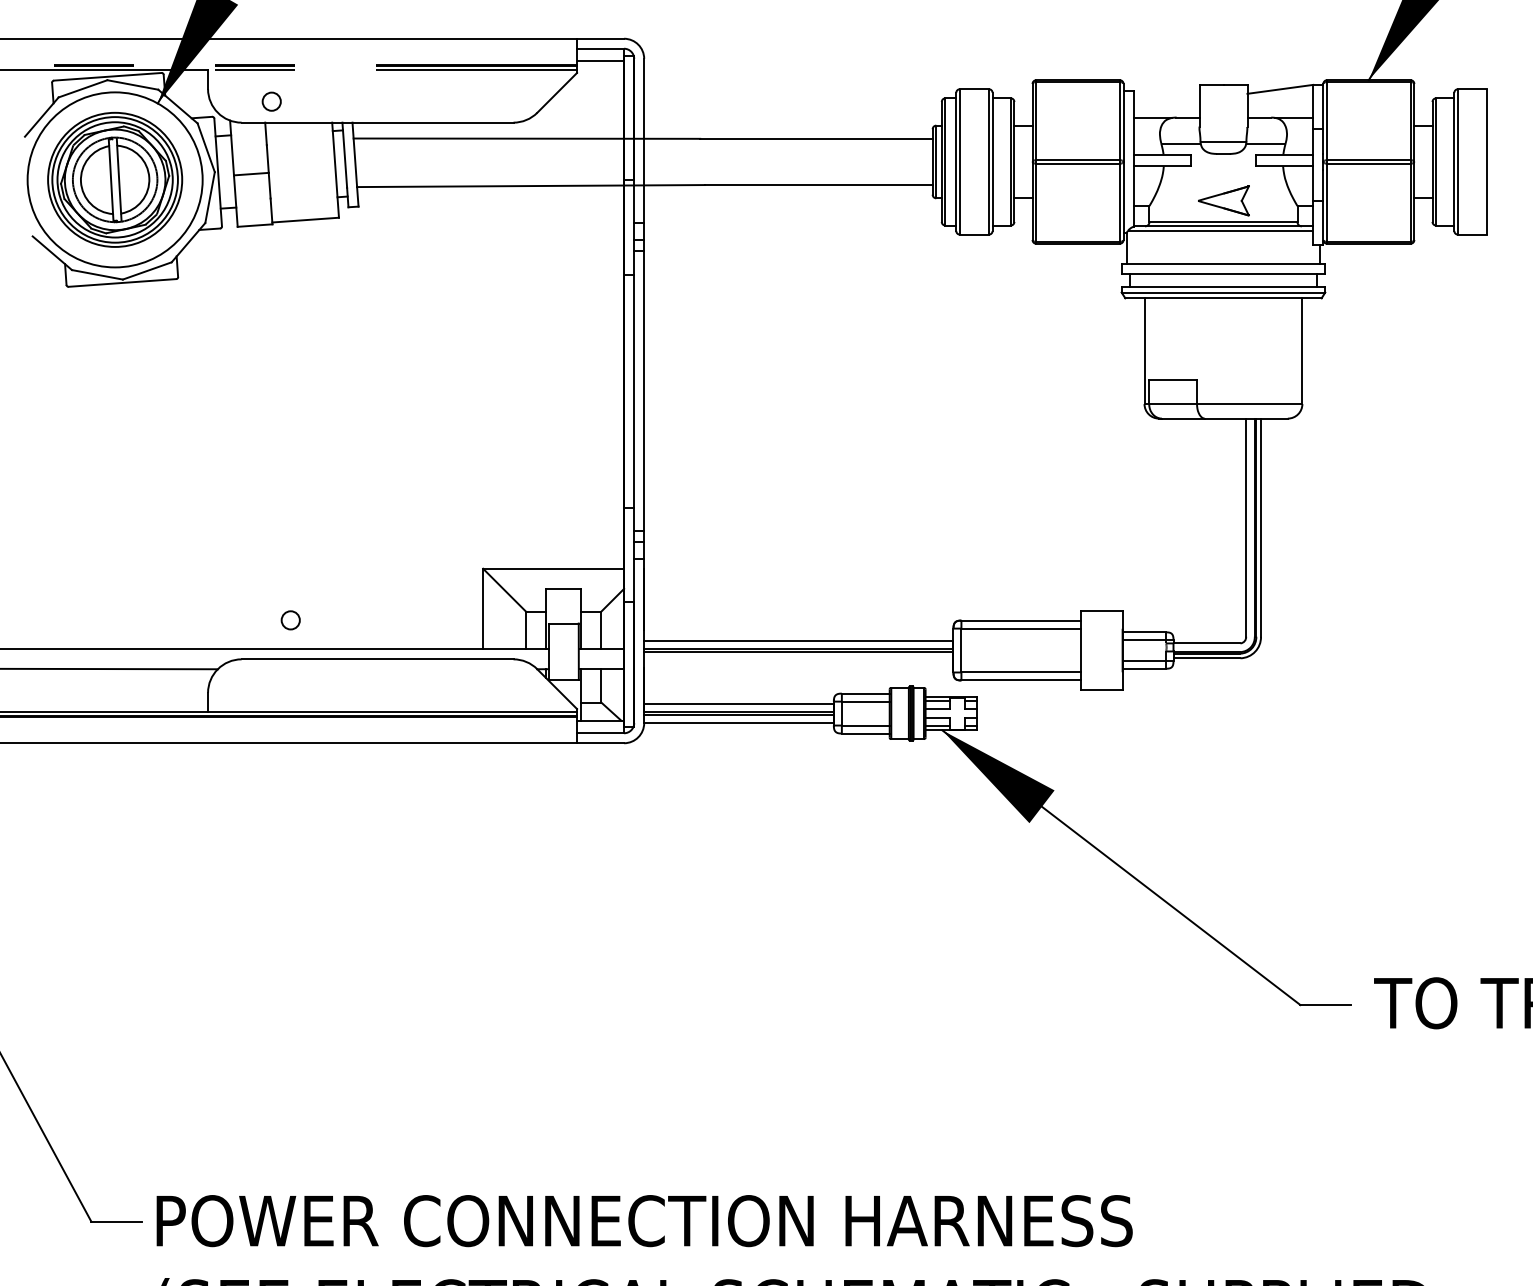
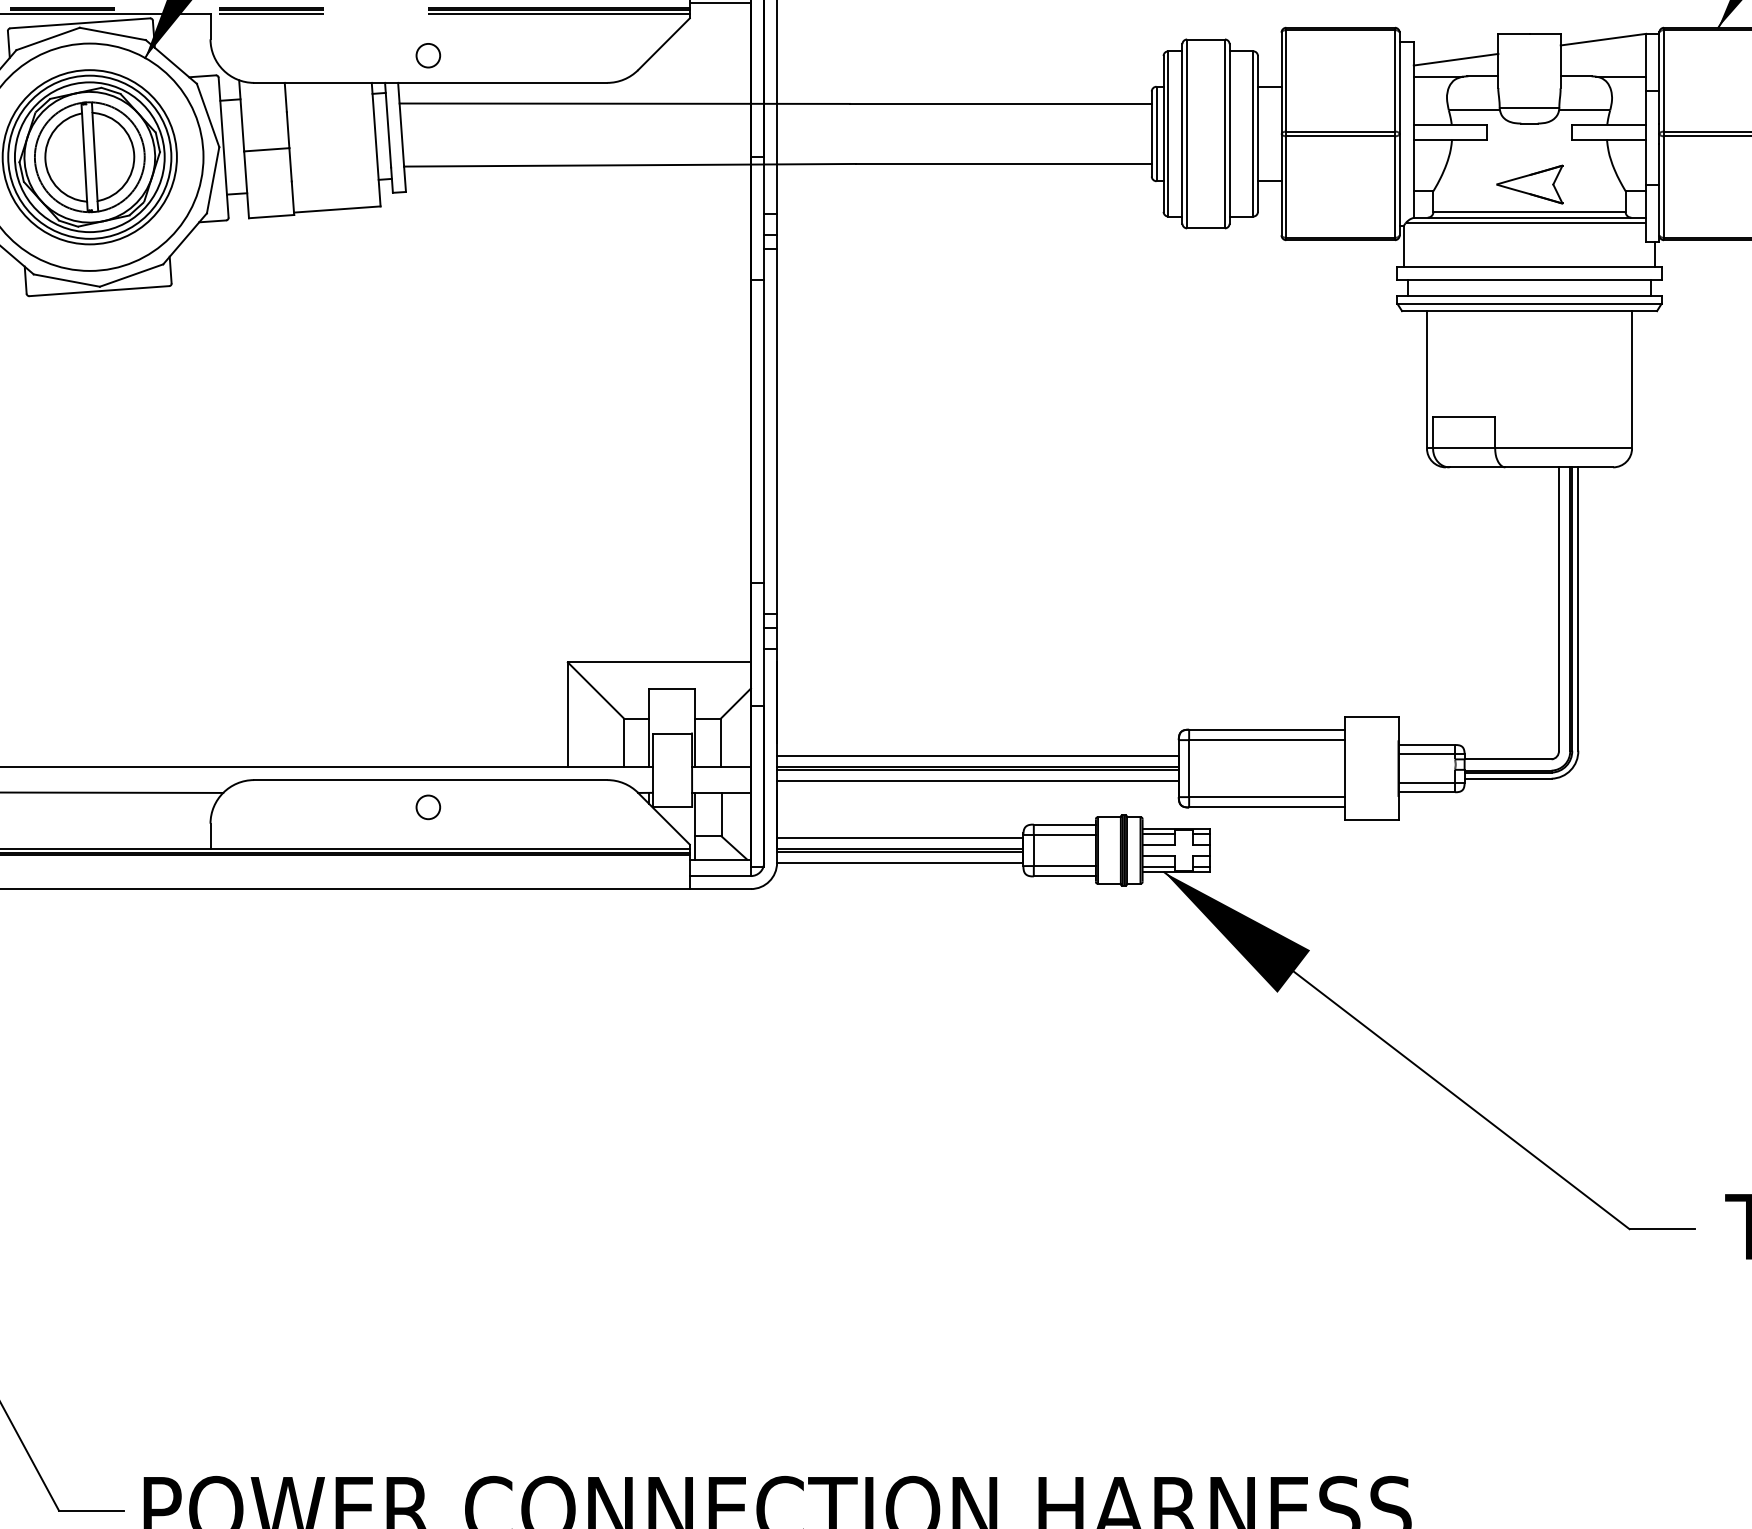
circle: (271, 101) -> (428, 55), moved
line: (1166, 104) -> (1455, 59), added
circle: (290, 620) -> (428, 807), moved
line: (798, 660) -> (977, 781), added

